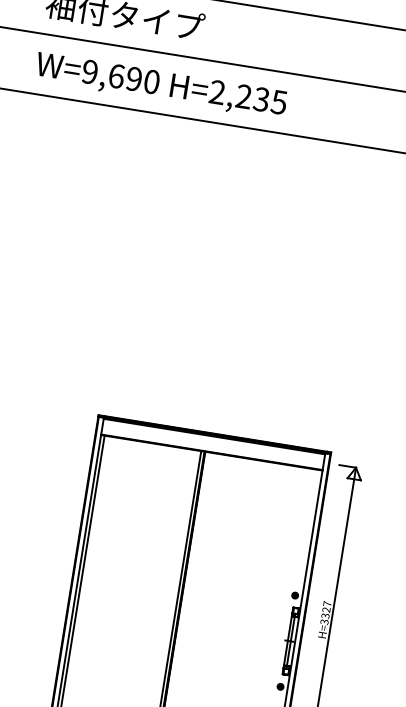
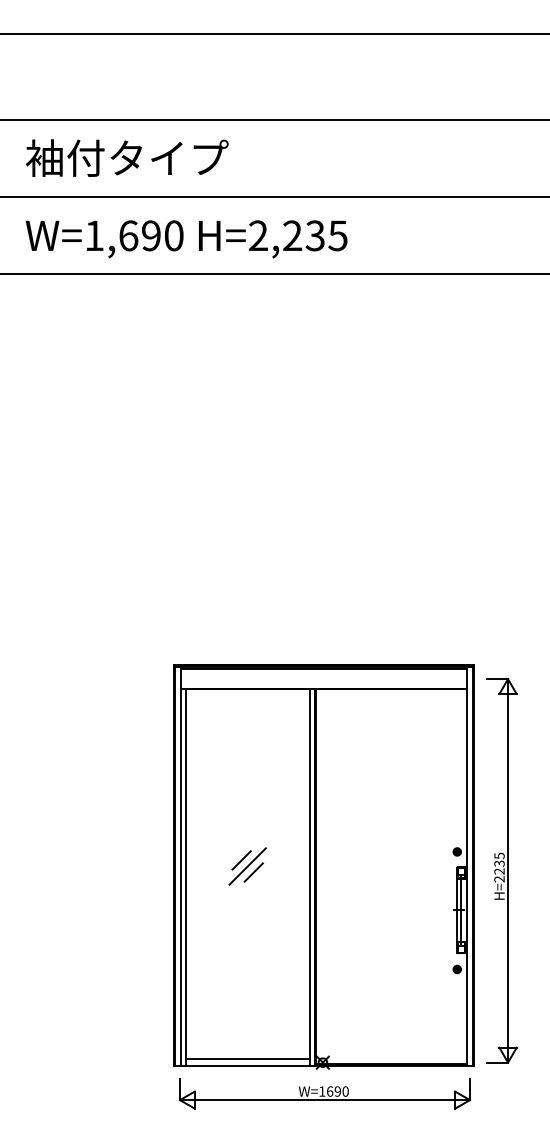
text: (90, 71) -> (94, 235), W=9,690 -> W=1,690
line: (126, 575) -> (241, 860), added
line: (130, 580) -> (247, 866), added
line: (134, 586) -> (253, 872), added
text: (326, 612) -> (499, 867), H=3327 -> H=2235

